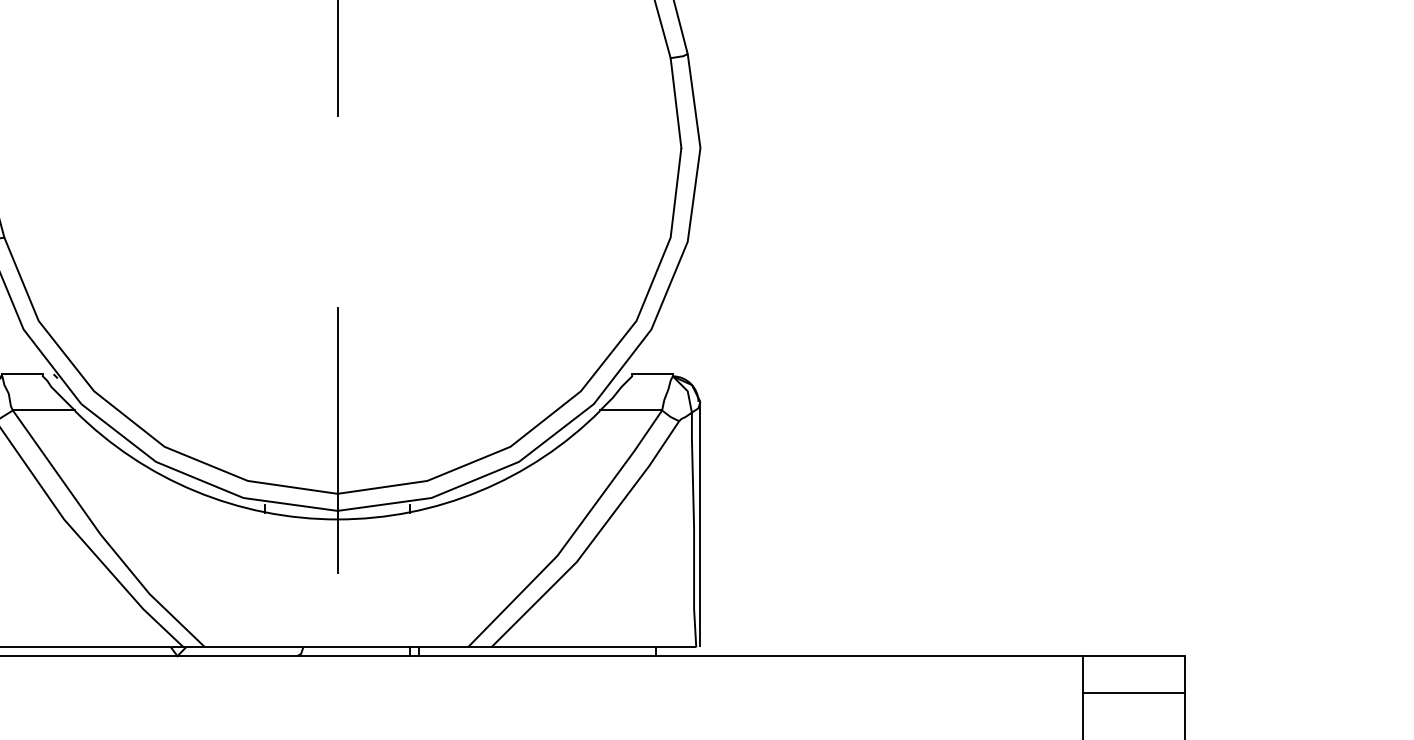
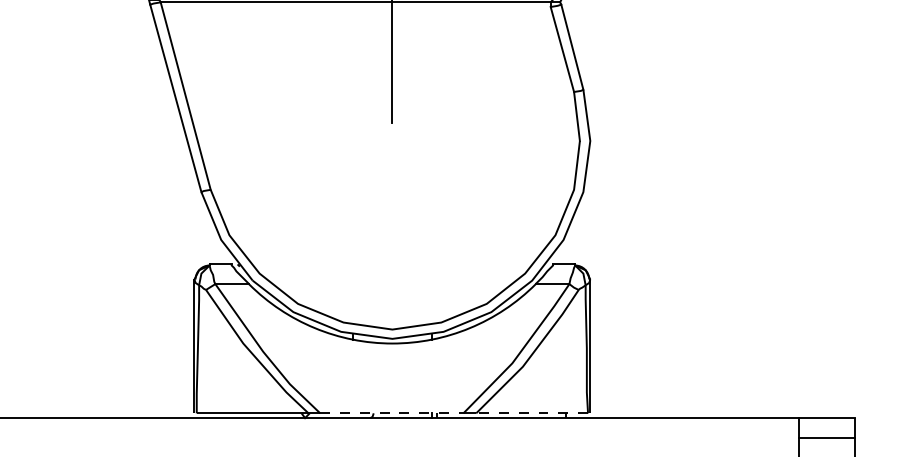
line: (337, 440) -> (392, 300), removed
line: (335, 647) -> (391, 413), solid -> dashed
line: (592, 647) -> (531, 413), solid -> dashed

